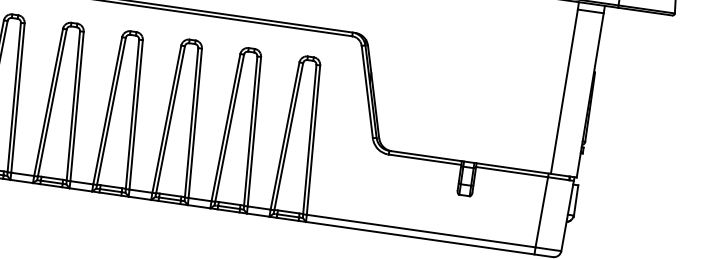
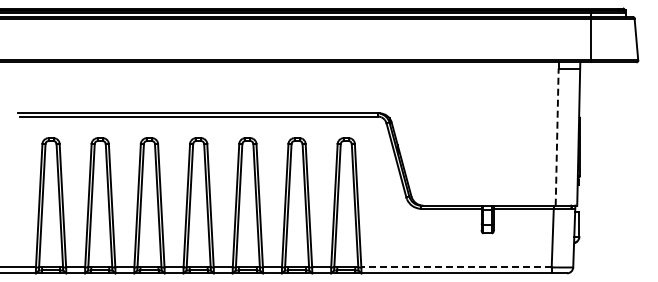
line: (564, 92) -> (557, 137), solid -> dashed
line: (421, 231) -> (456, 267), solid -> dashed

